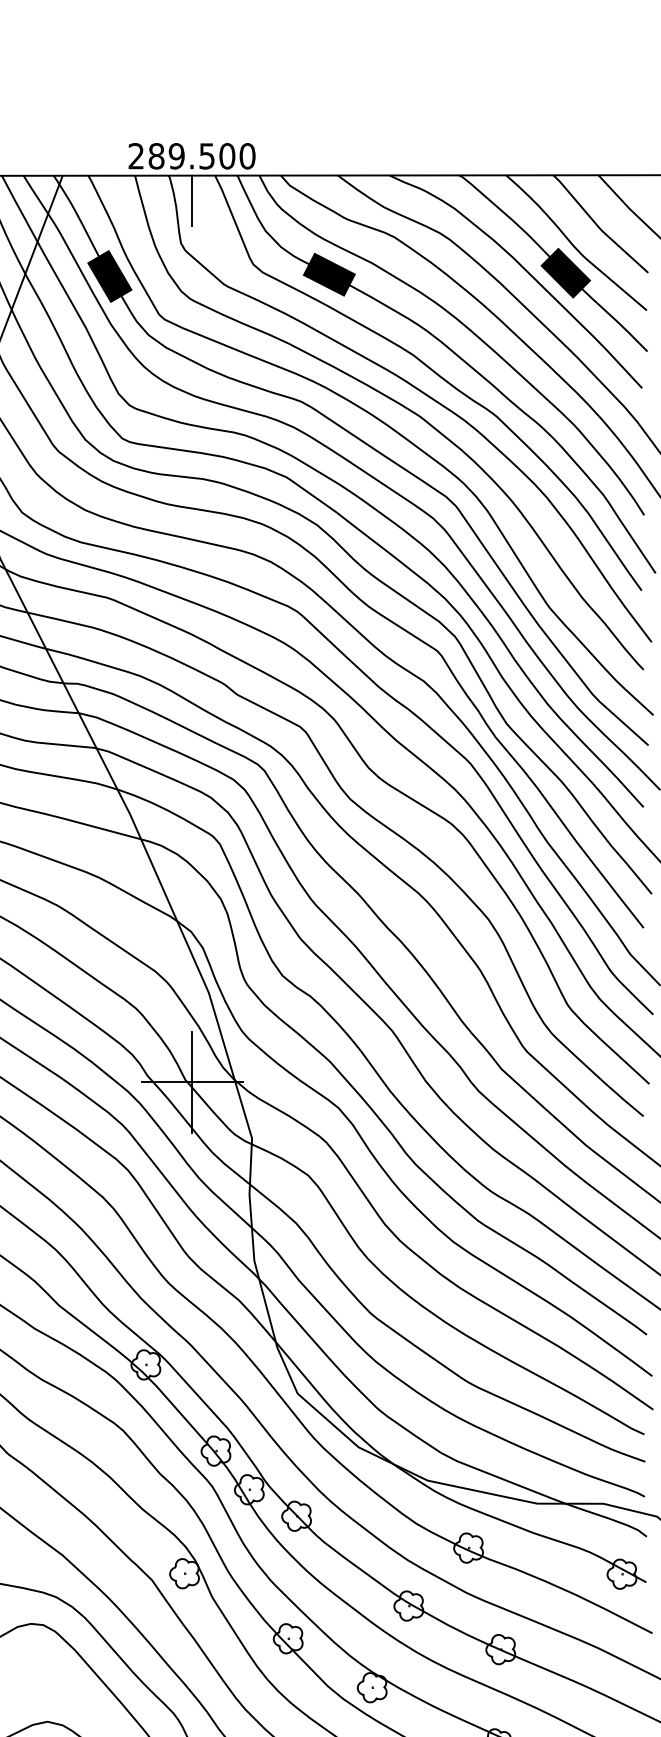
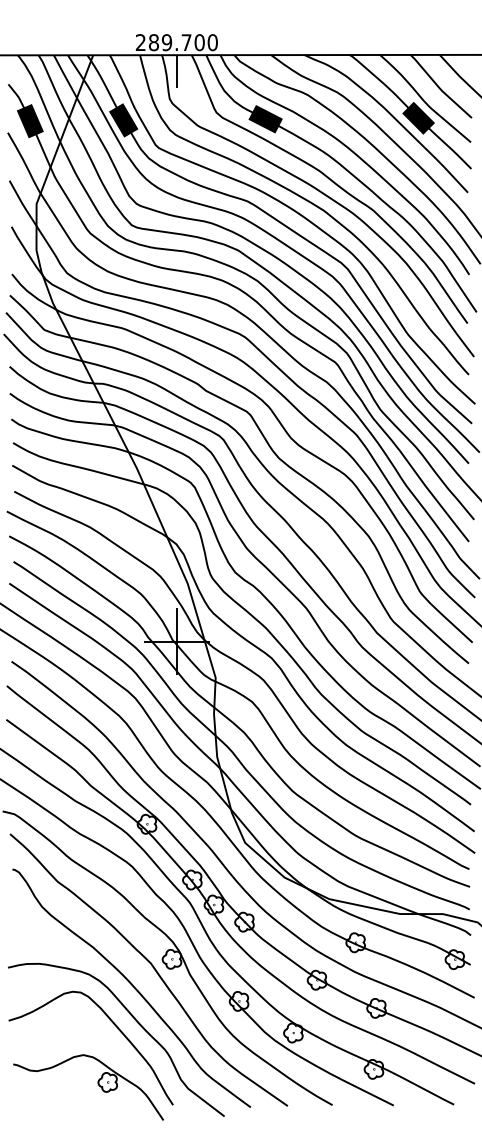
text: (206, 156) -> (186, 42), 289.500 -> 289.700

